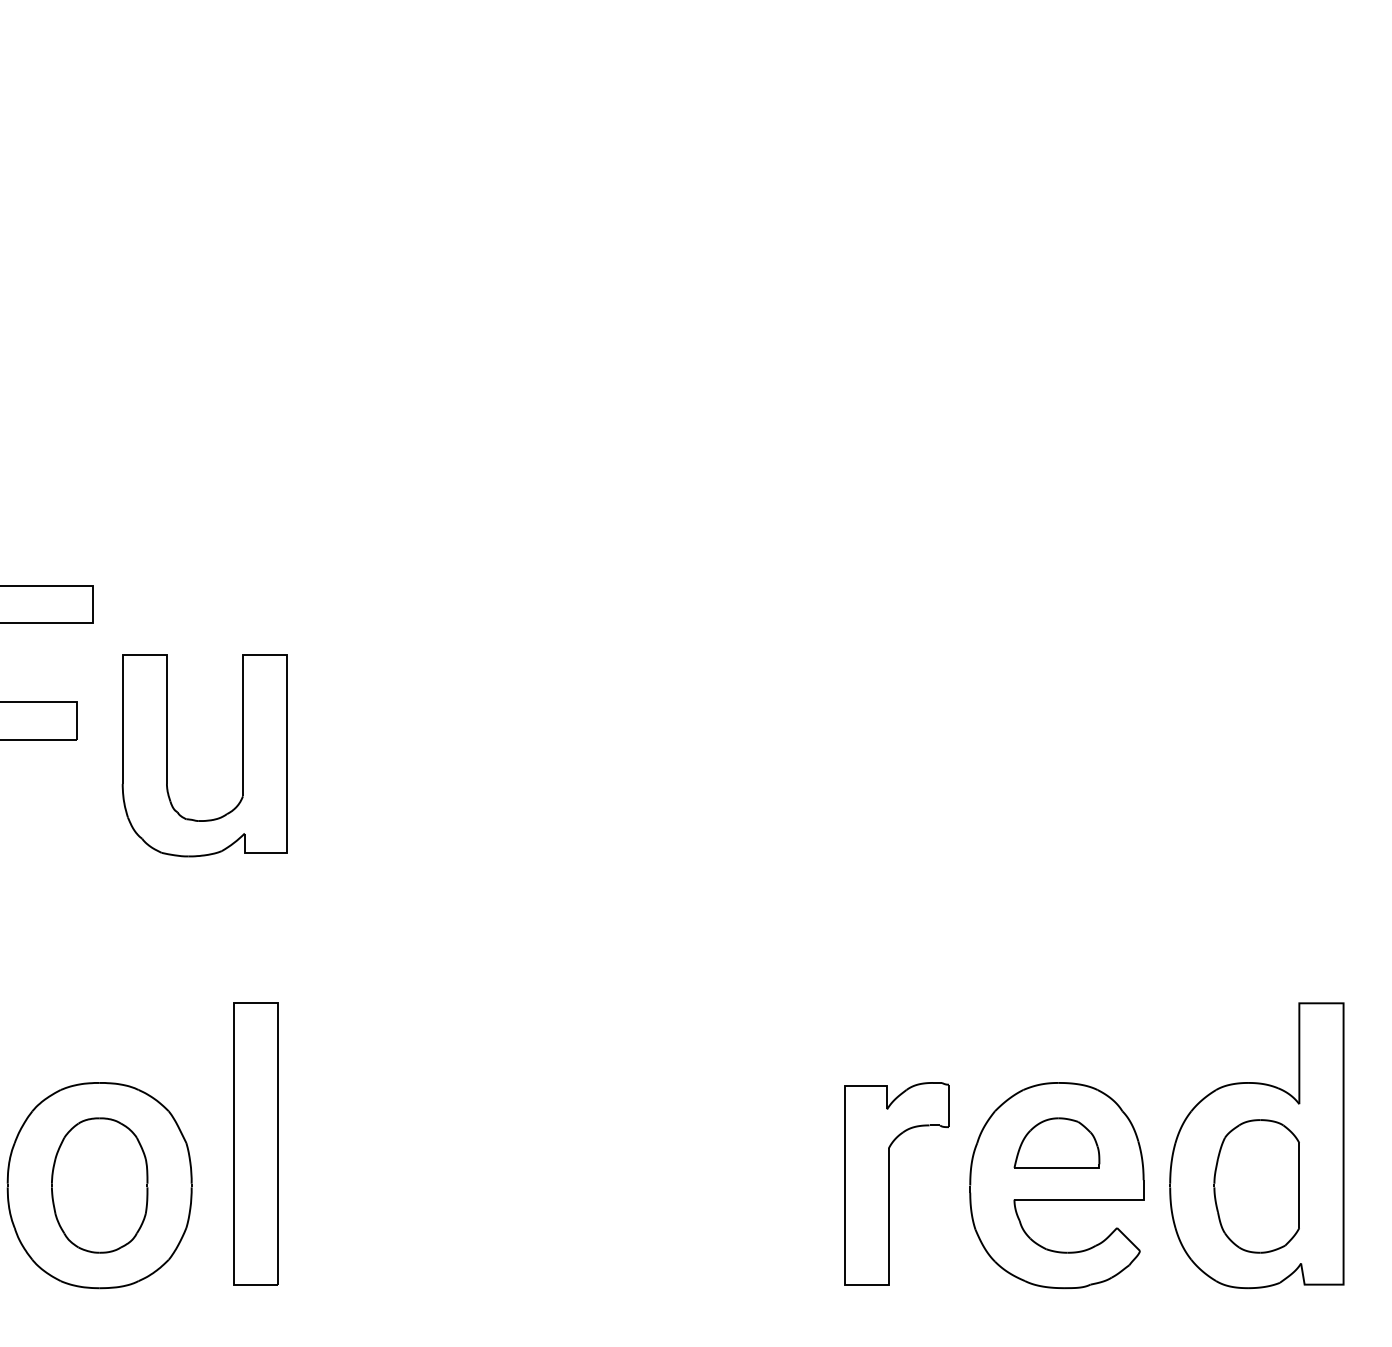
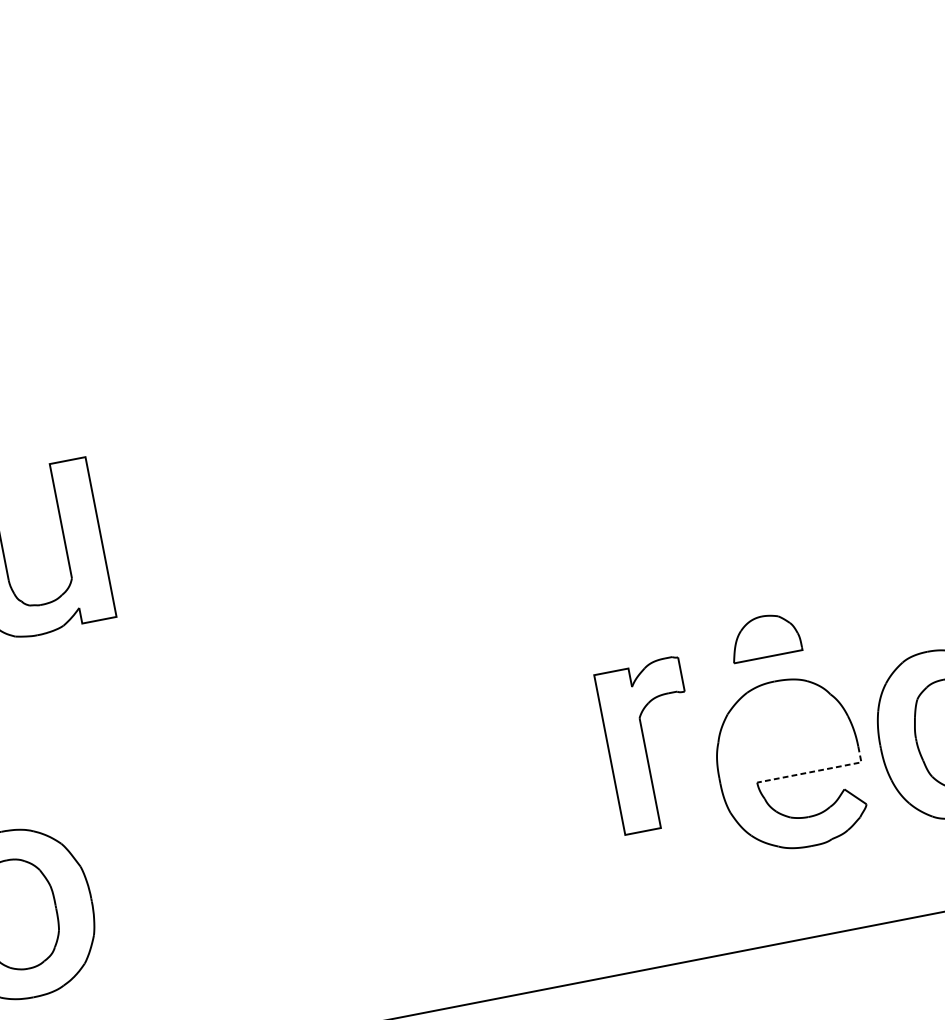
part: (1056, 1142) -> (763, 636), moved
part: (255, 1143) -> (136, 856), removed
part: (889, 1183) -> (645, 746), moved
line: (1088, 1199) -> (816, 770), solid -> dashed

